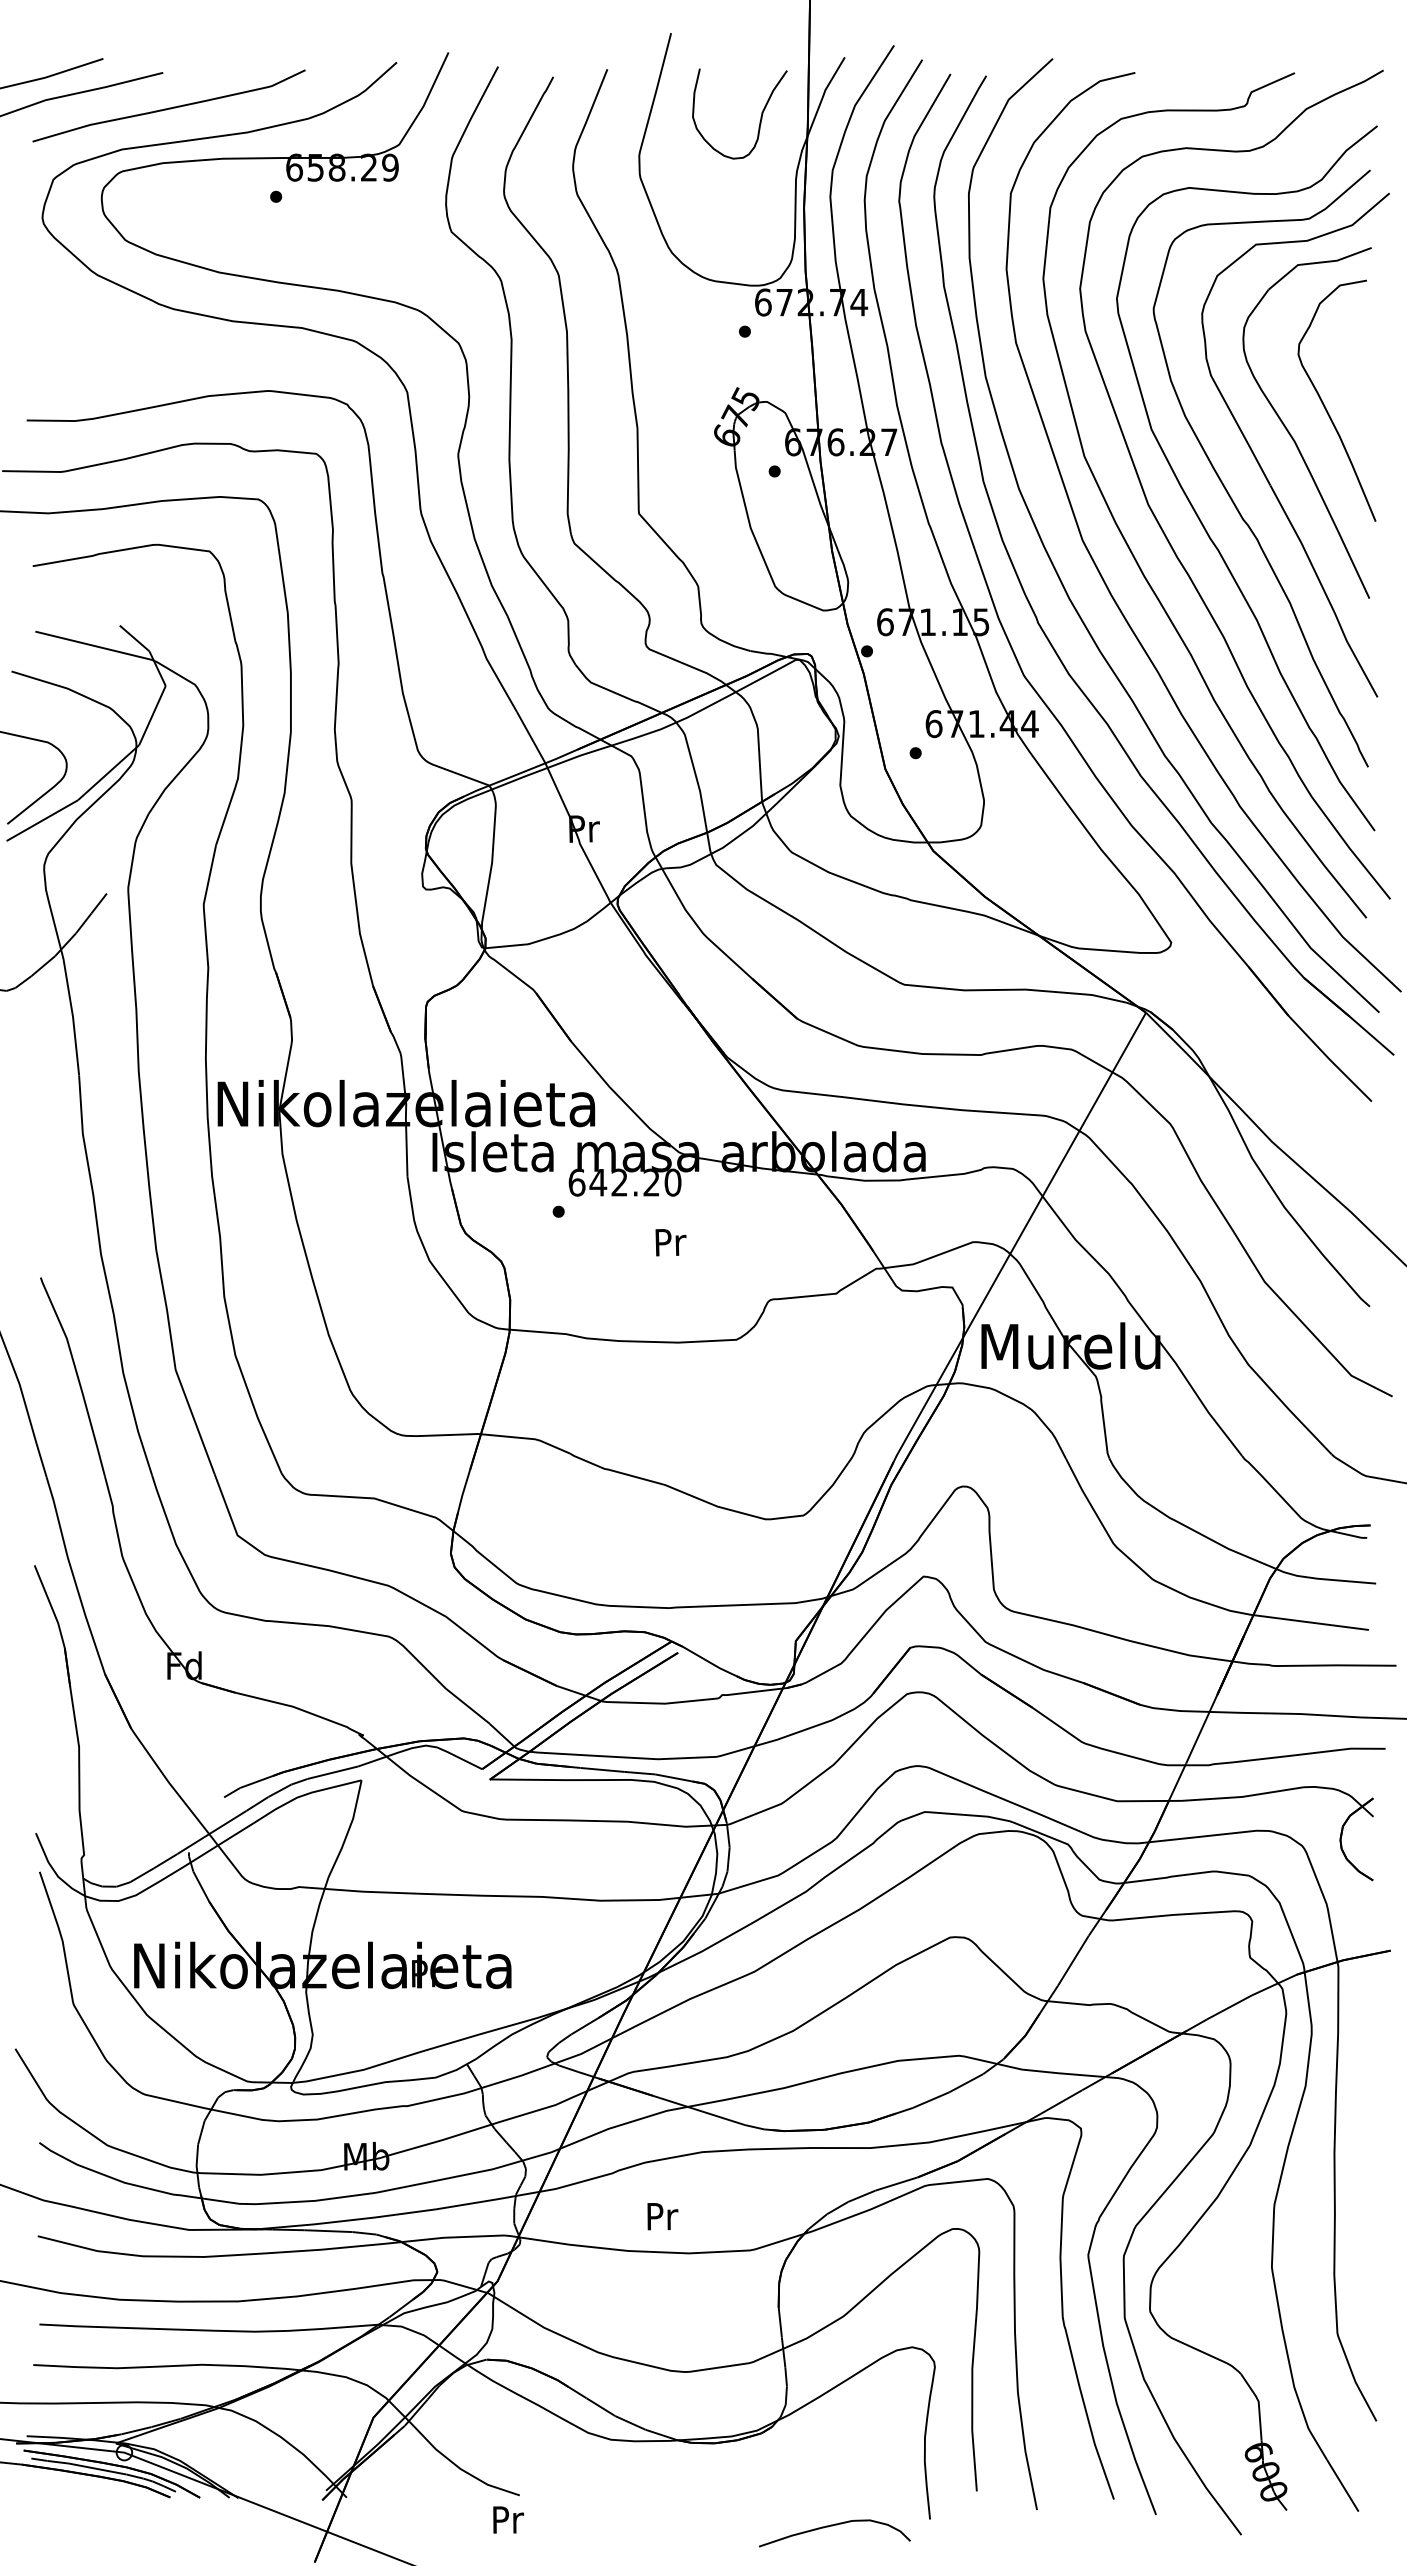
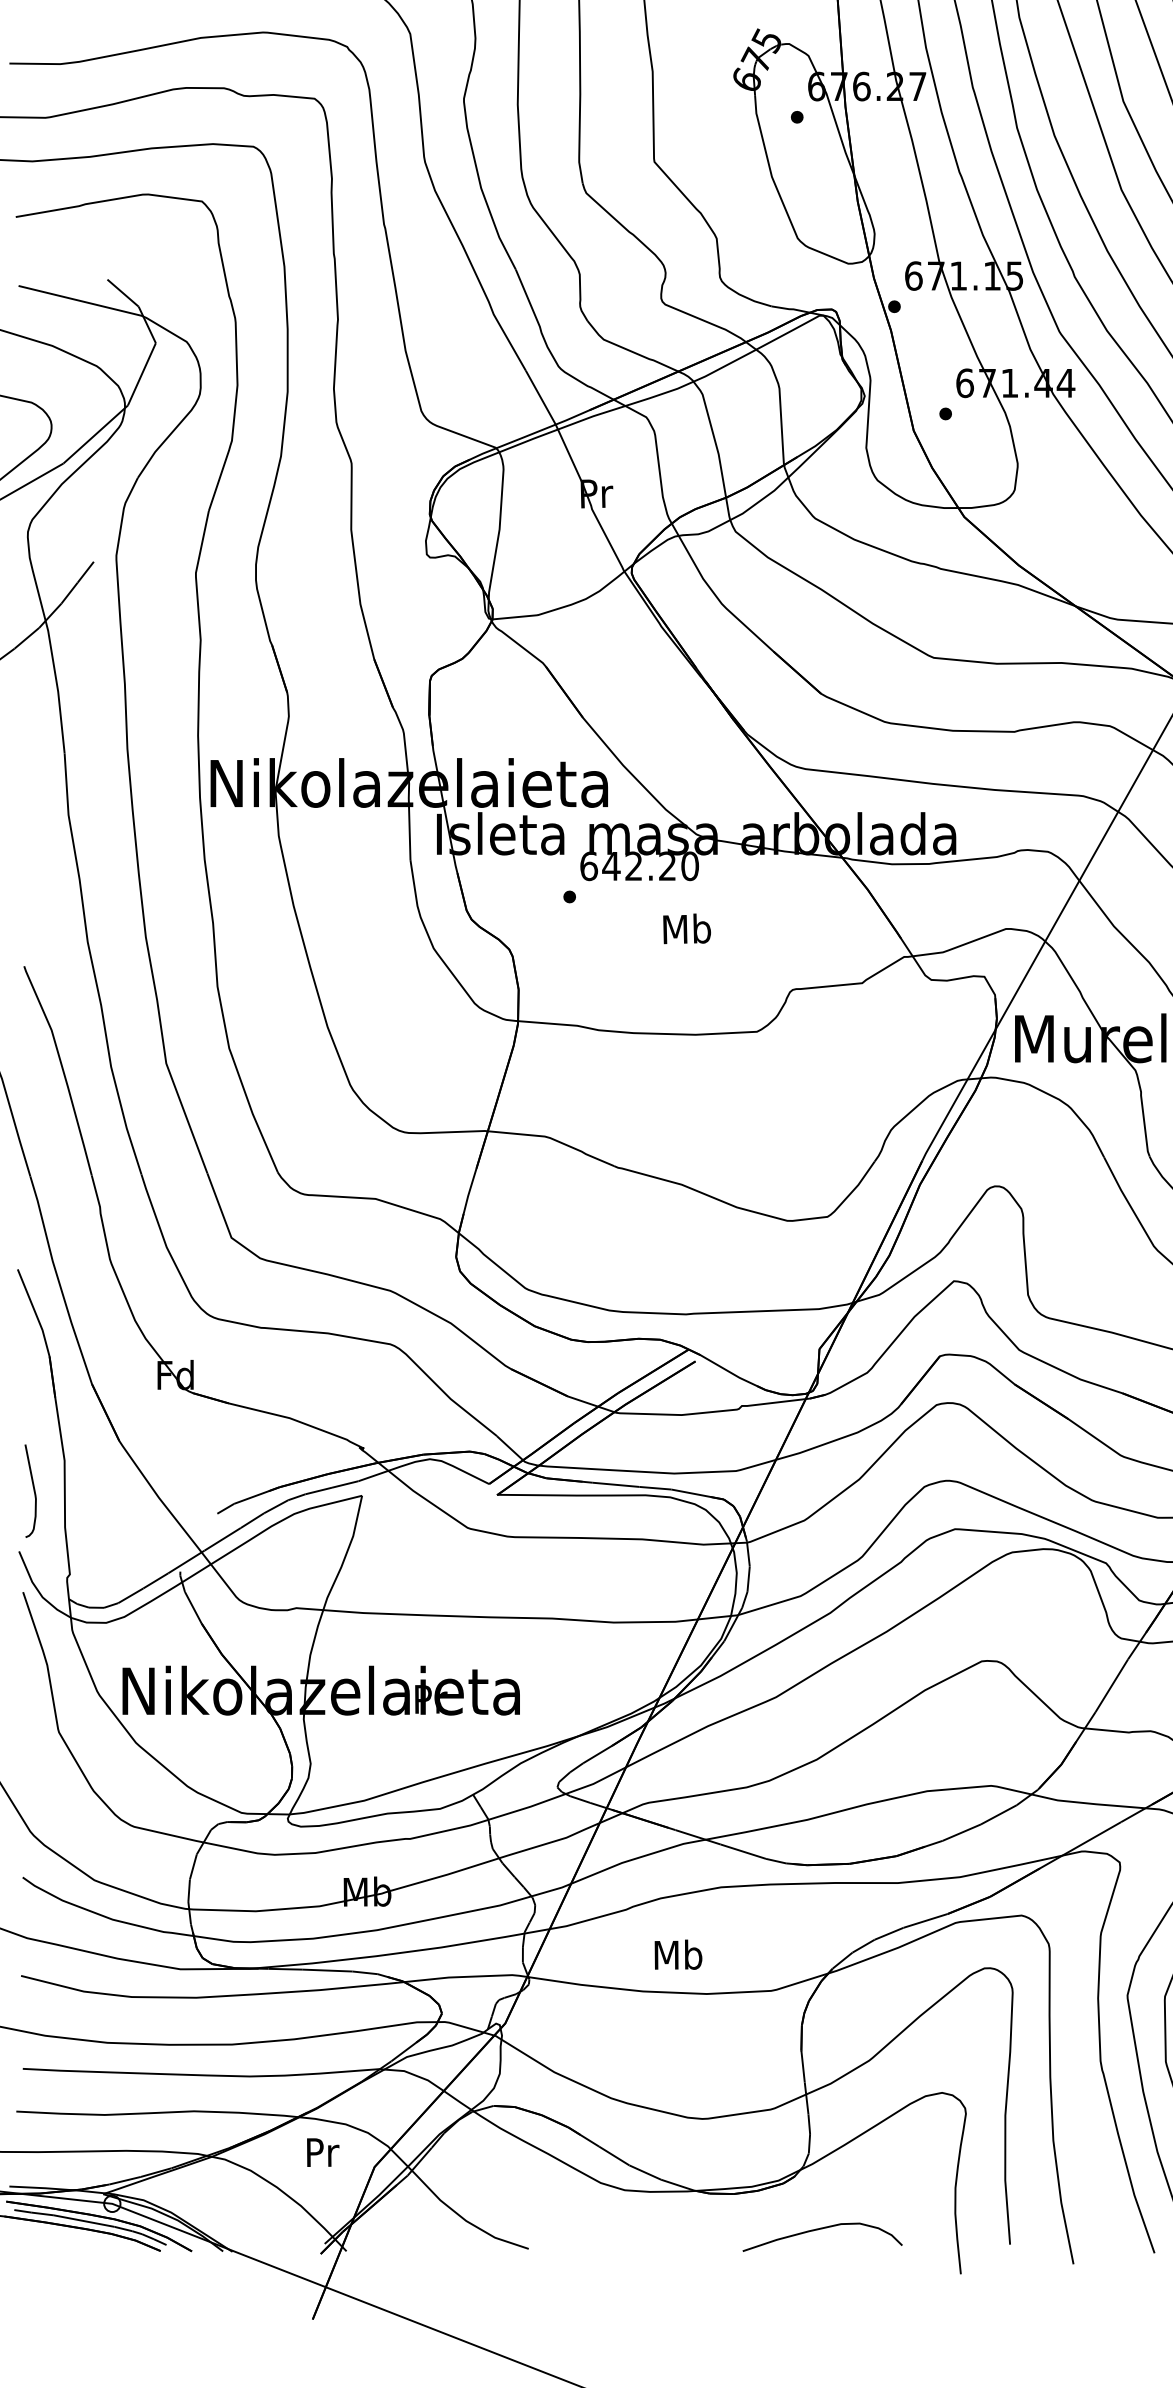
text: (669, 1241) -> (686, 928), Pr -> Mb
curve: (49, 1775) -> (33, 1490), added
text: (661, 2215) -> (677, 1954), Pr -> Mb
text: (508, 2519) -> (323, 2152), moved
curve: (832, 2526) -> (820, 2230), moved

